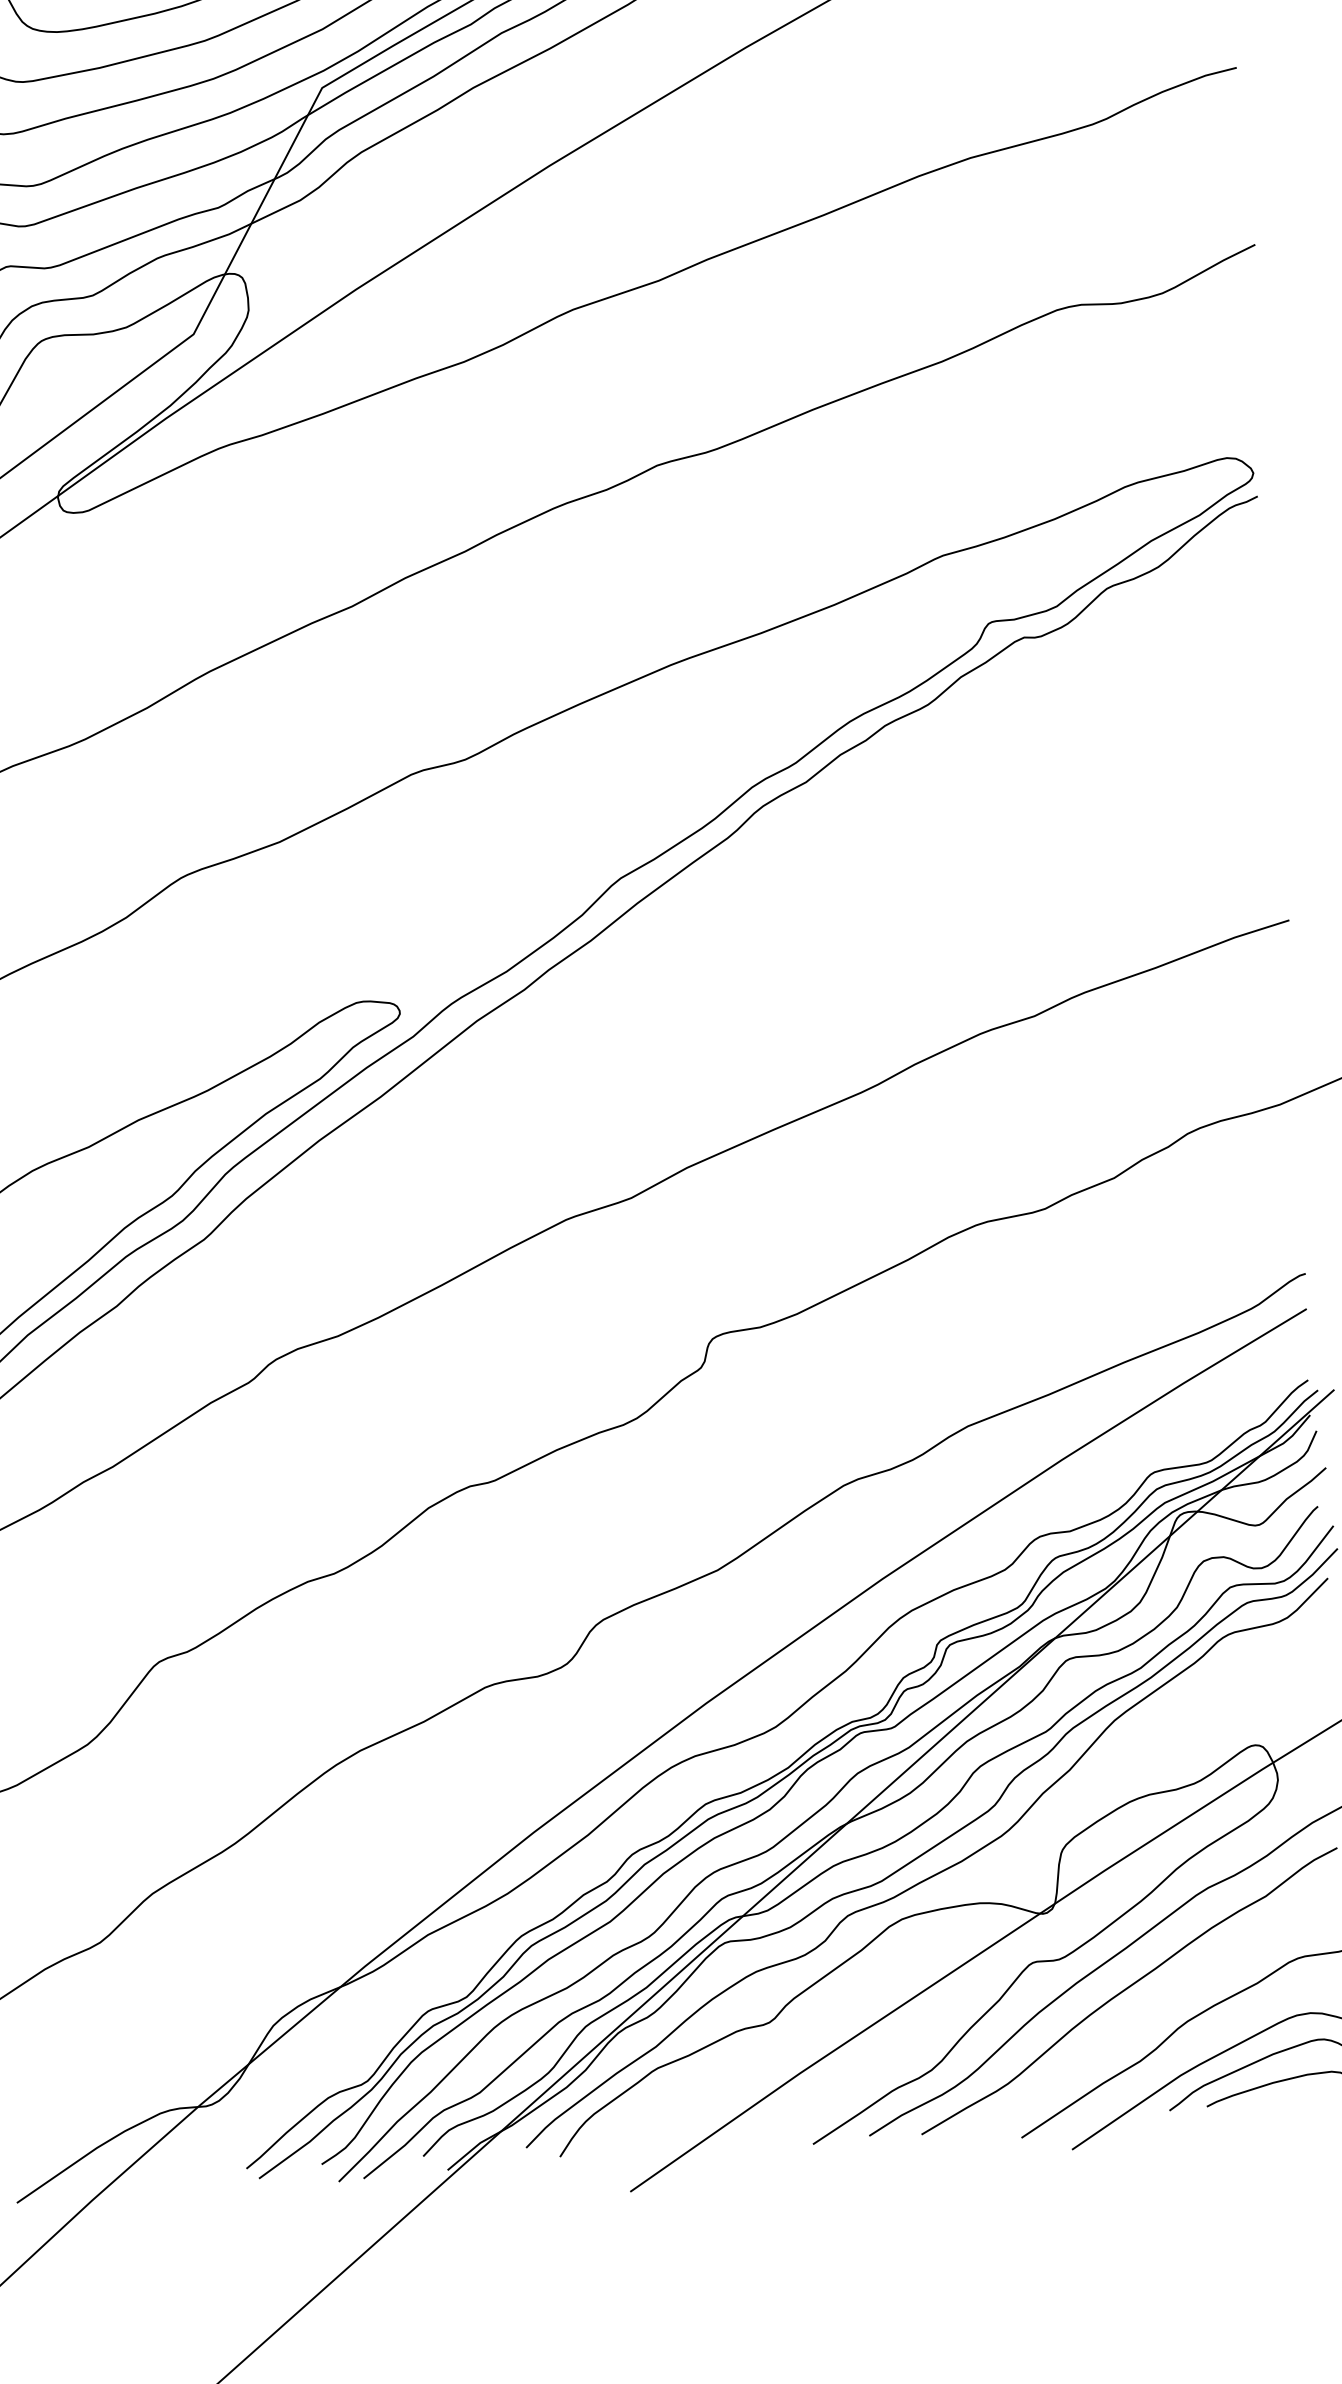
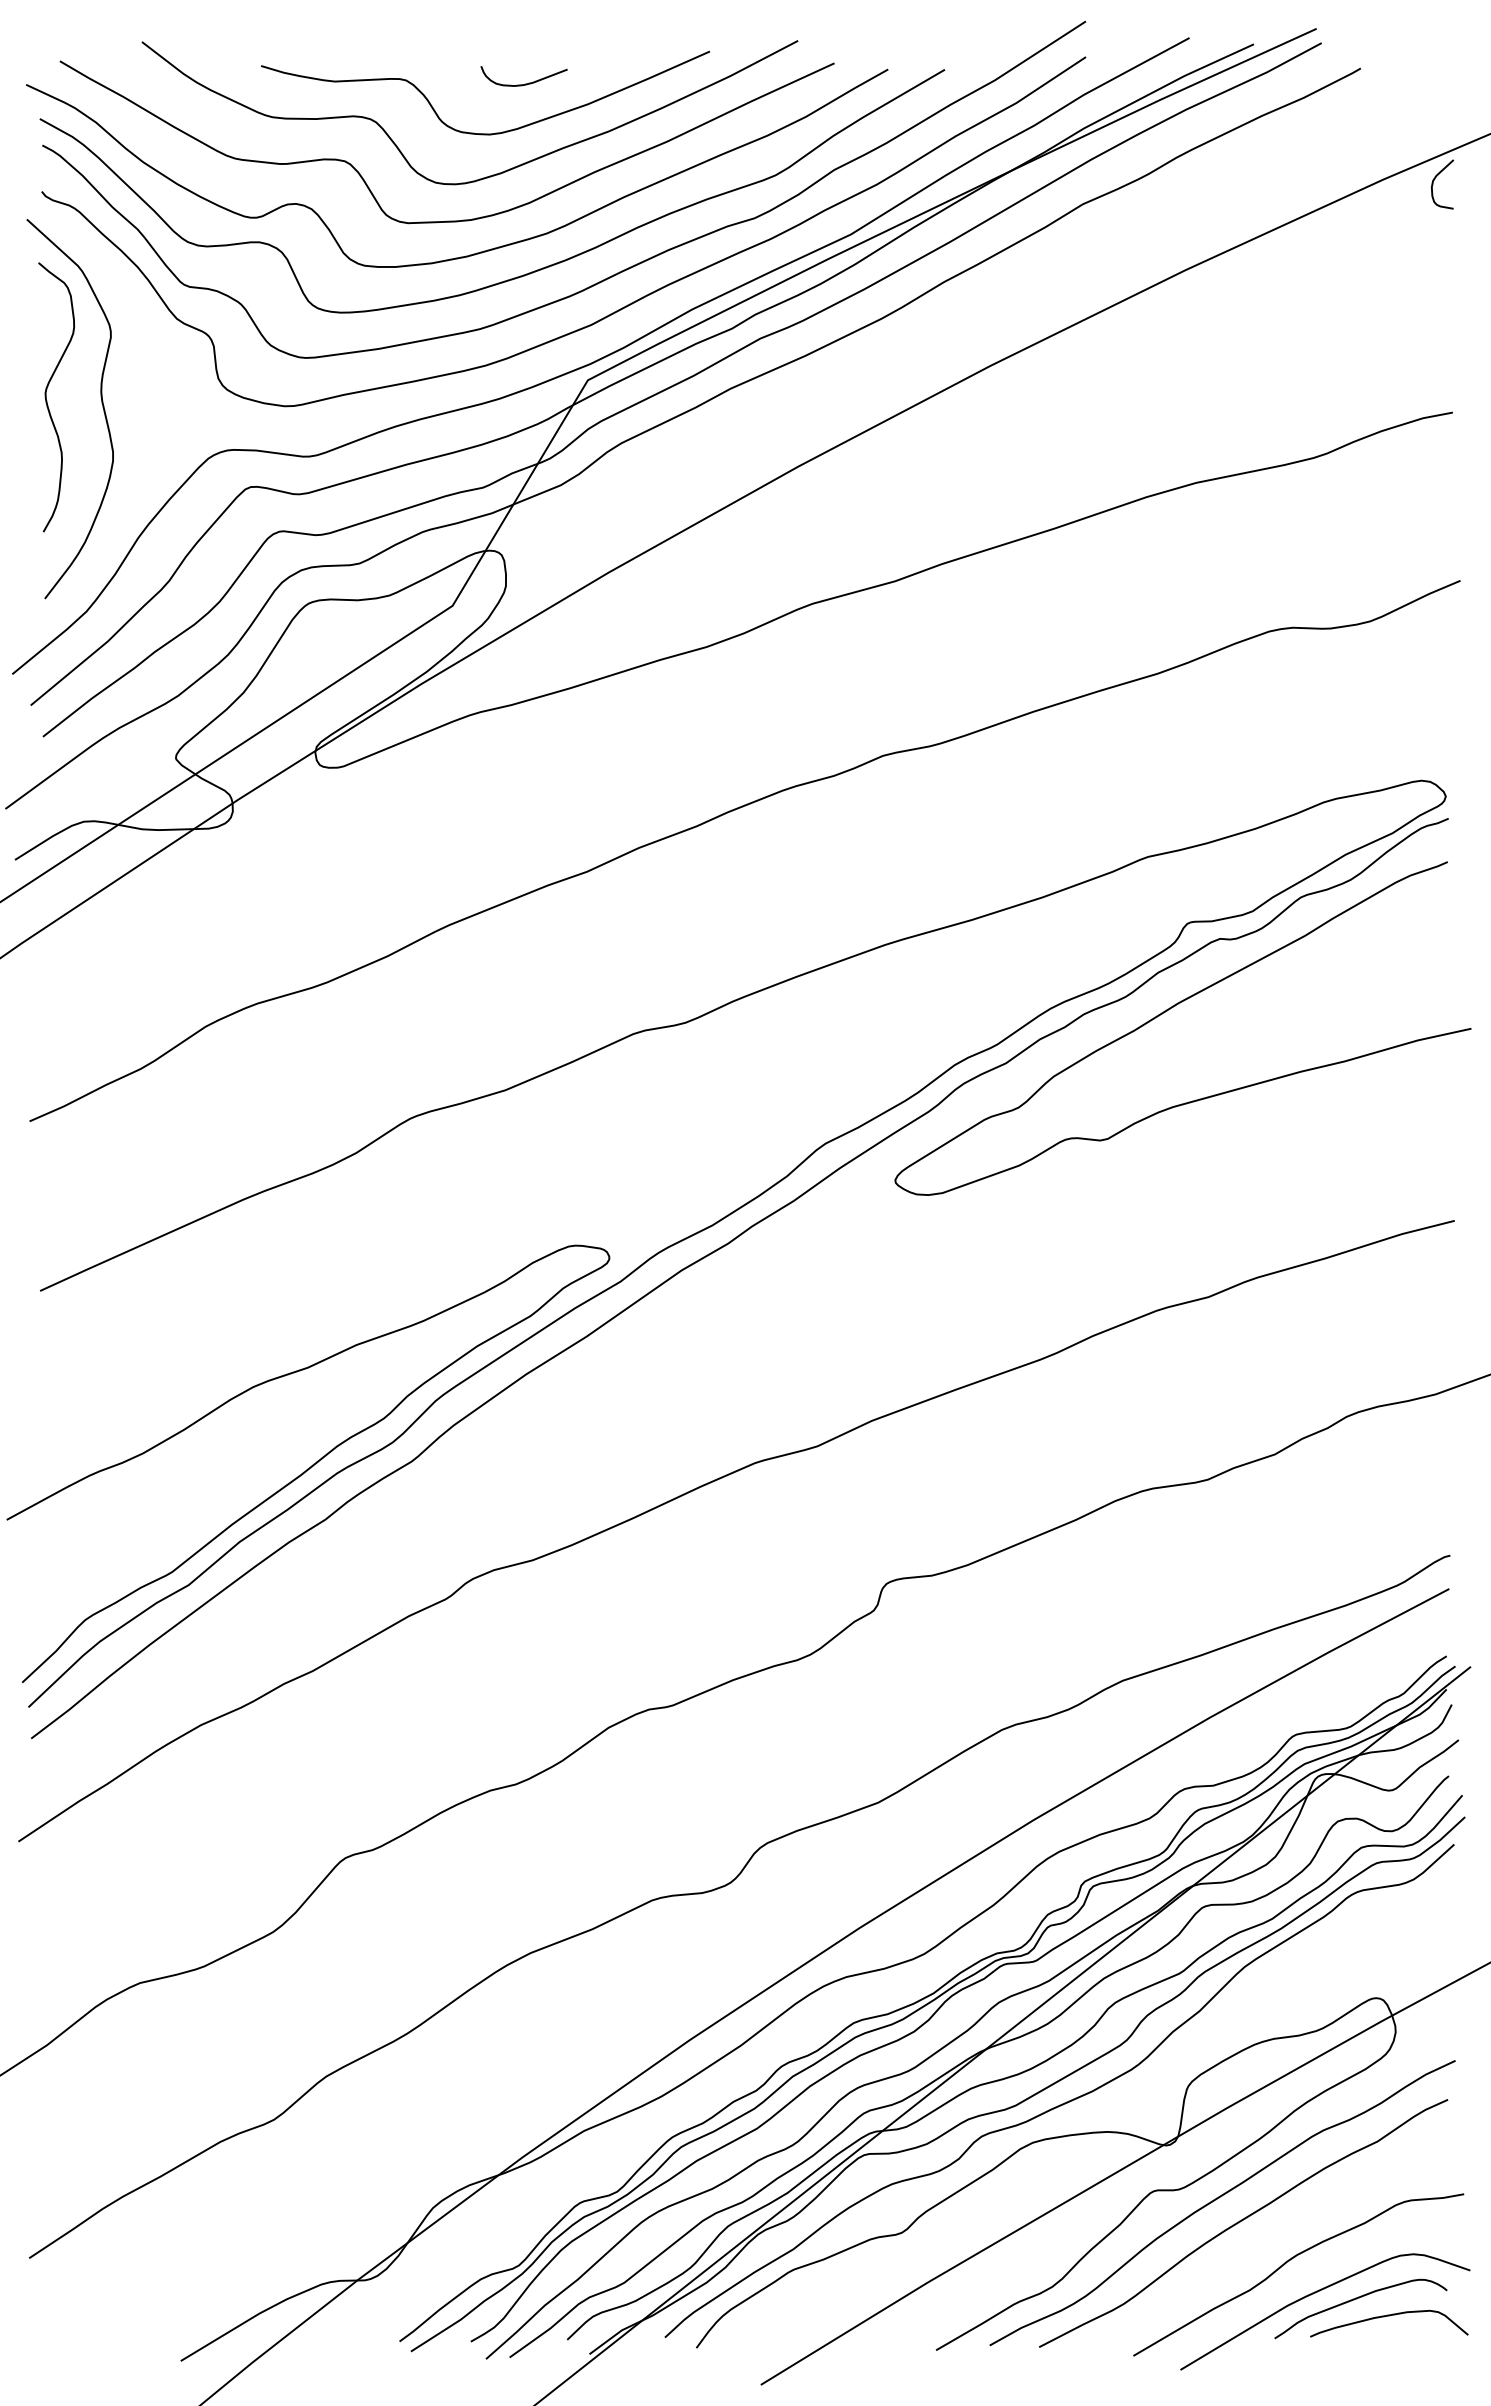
curve: (978, 714) -> (1172, 1008), added

